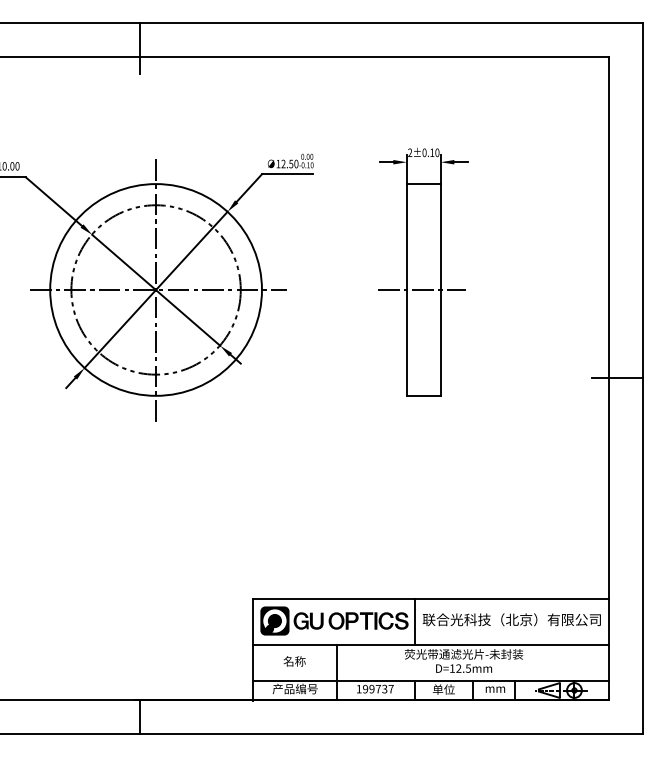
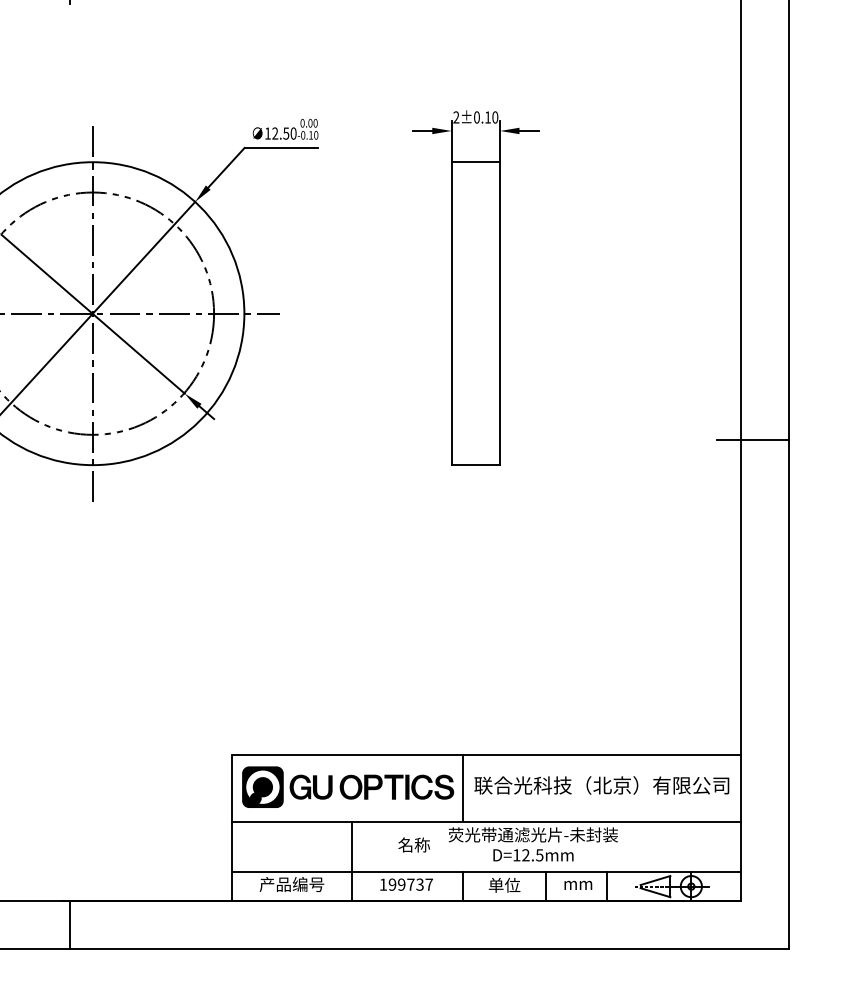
line: (421, 289) -> (472, 313), removed
text: (294, 661) -> (413, 845), moved

